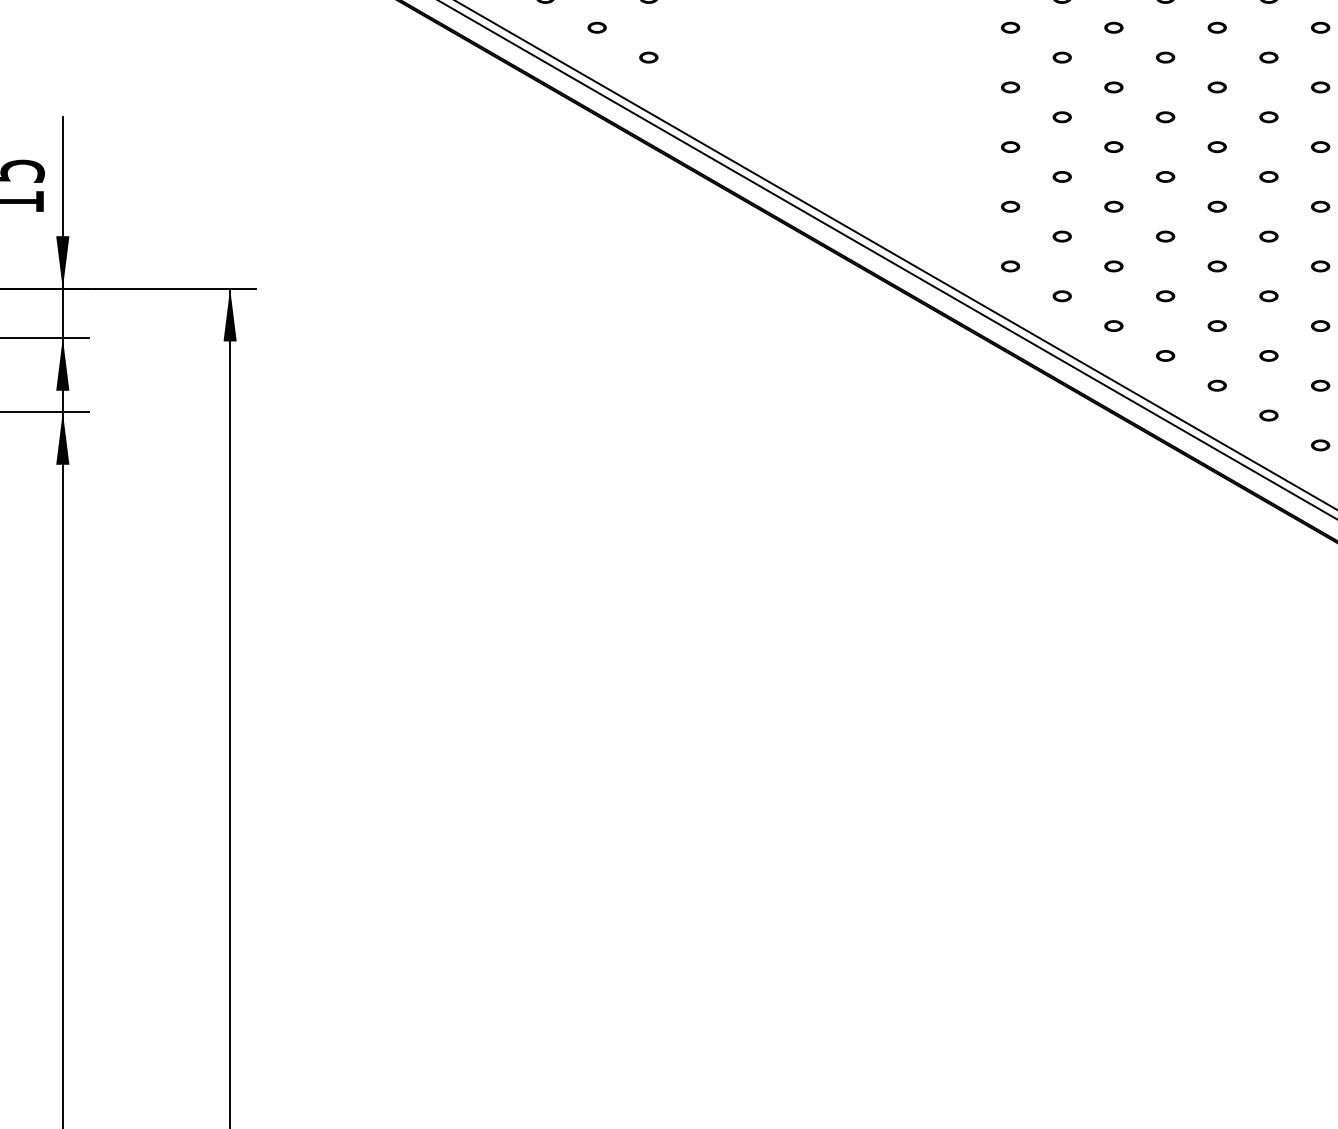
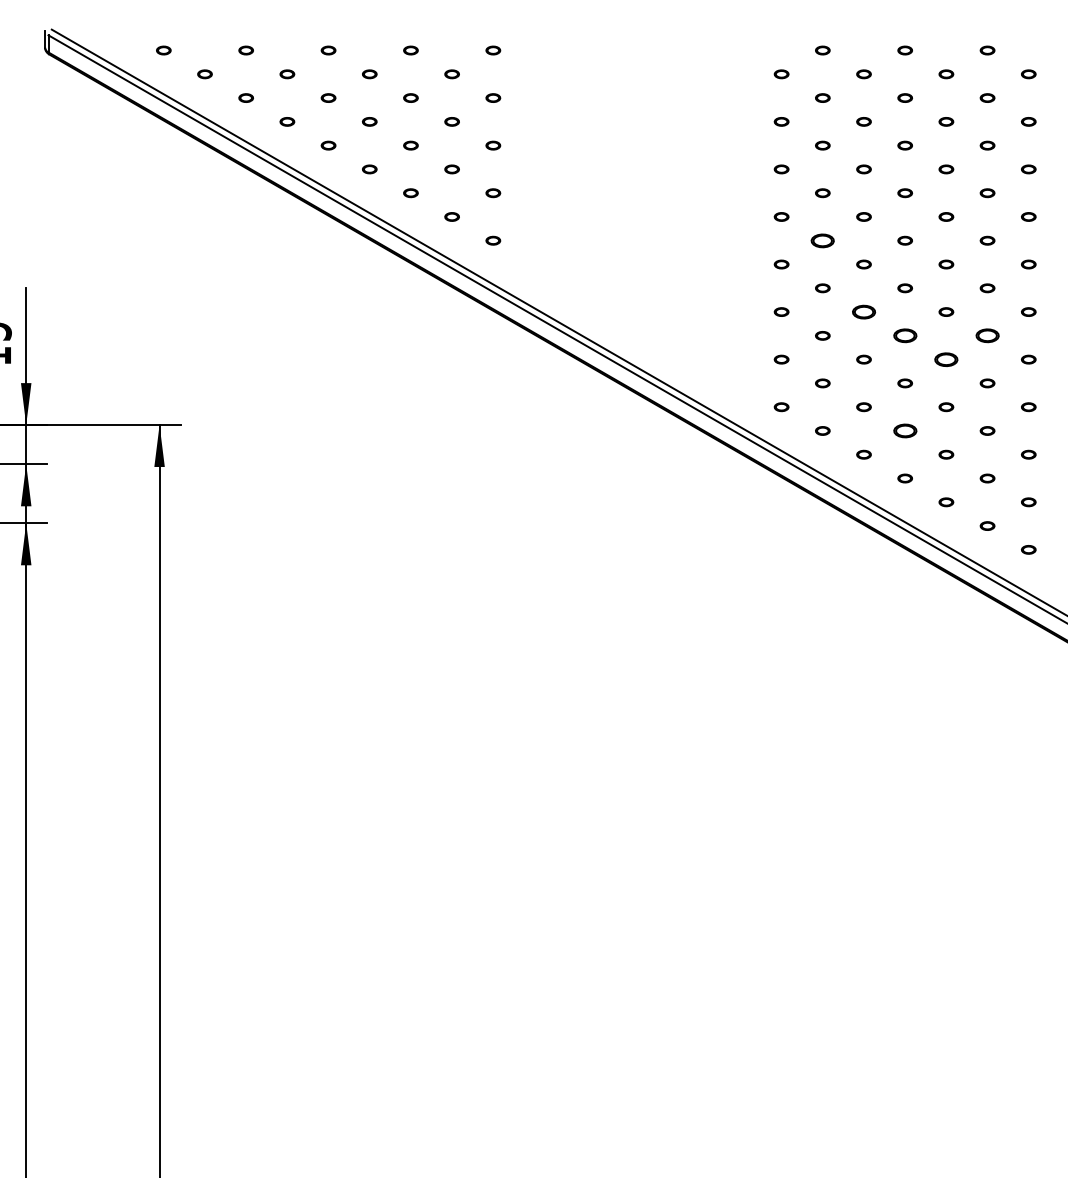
part: (1061, 57) -> (822, 240), size x1.6
part: (1113, 146) -> (863, 311), size x1.6
part: (1164, 176) -> (904, 335), size x1.6
part: (1268, 176) -> (987, 335), size x1.6
part: (1217, 206) -> (946, 359), size x1.6
part: (1164, 295) -> (904, 430), size x1.6

